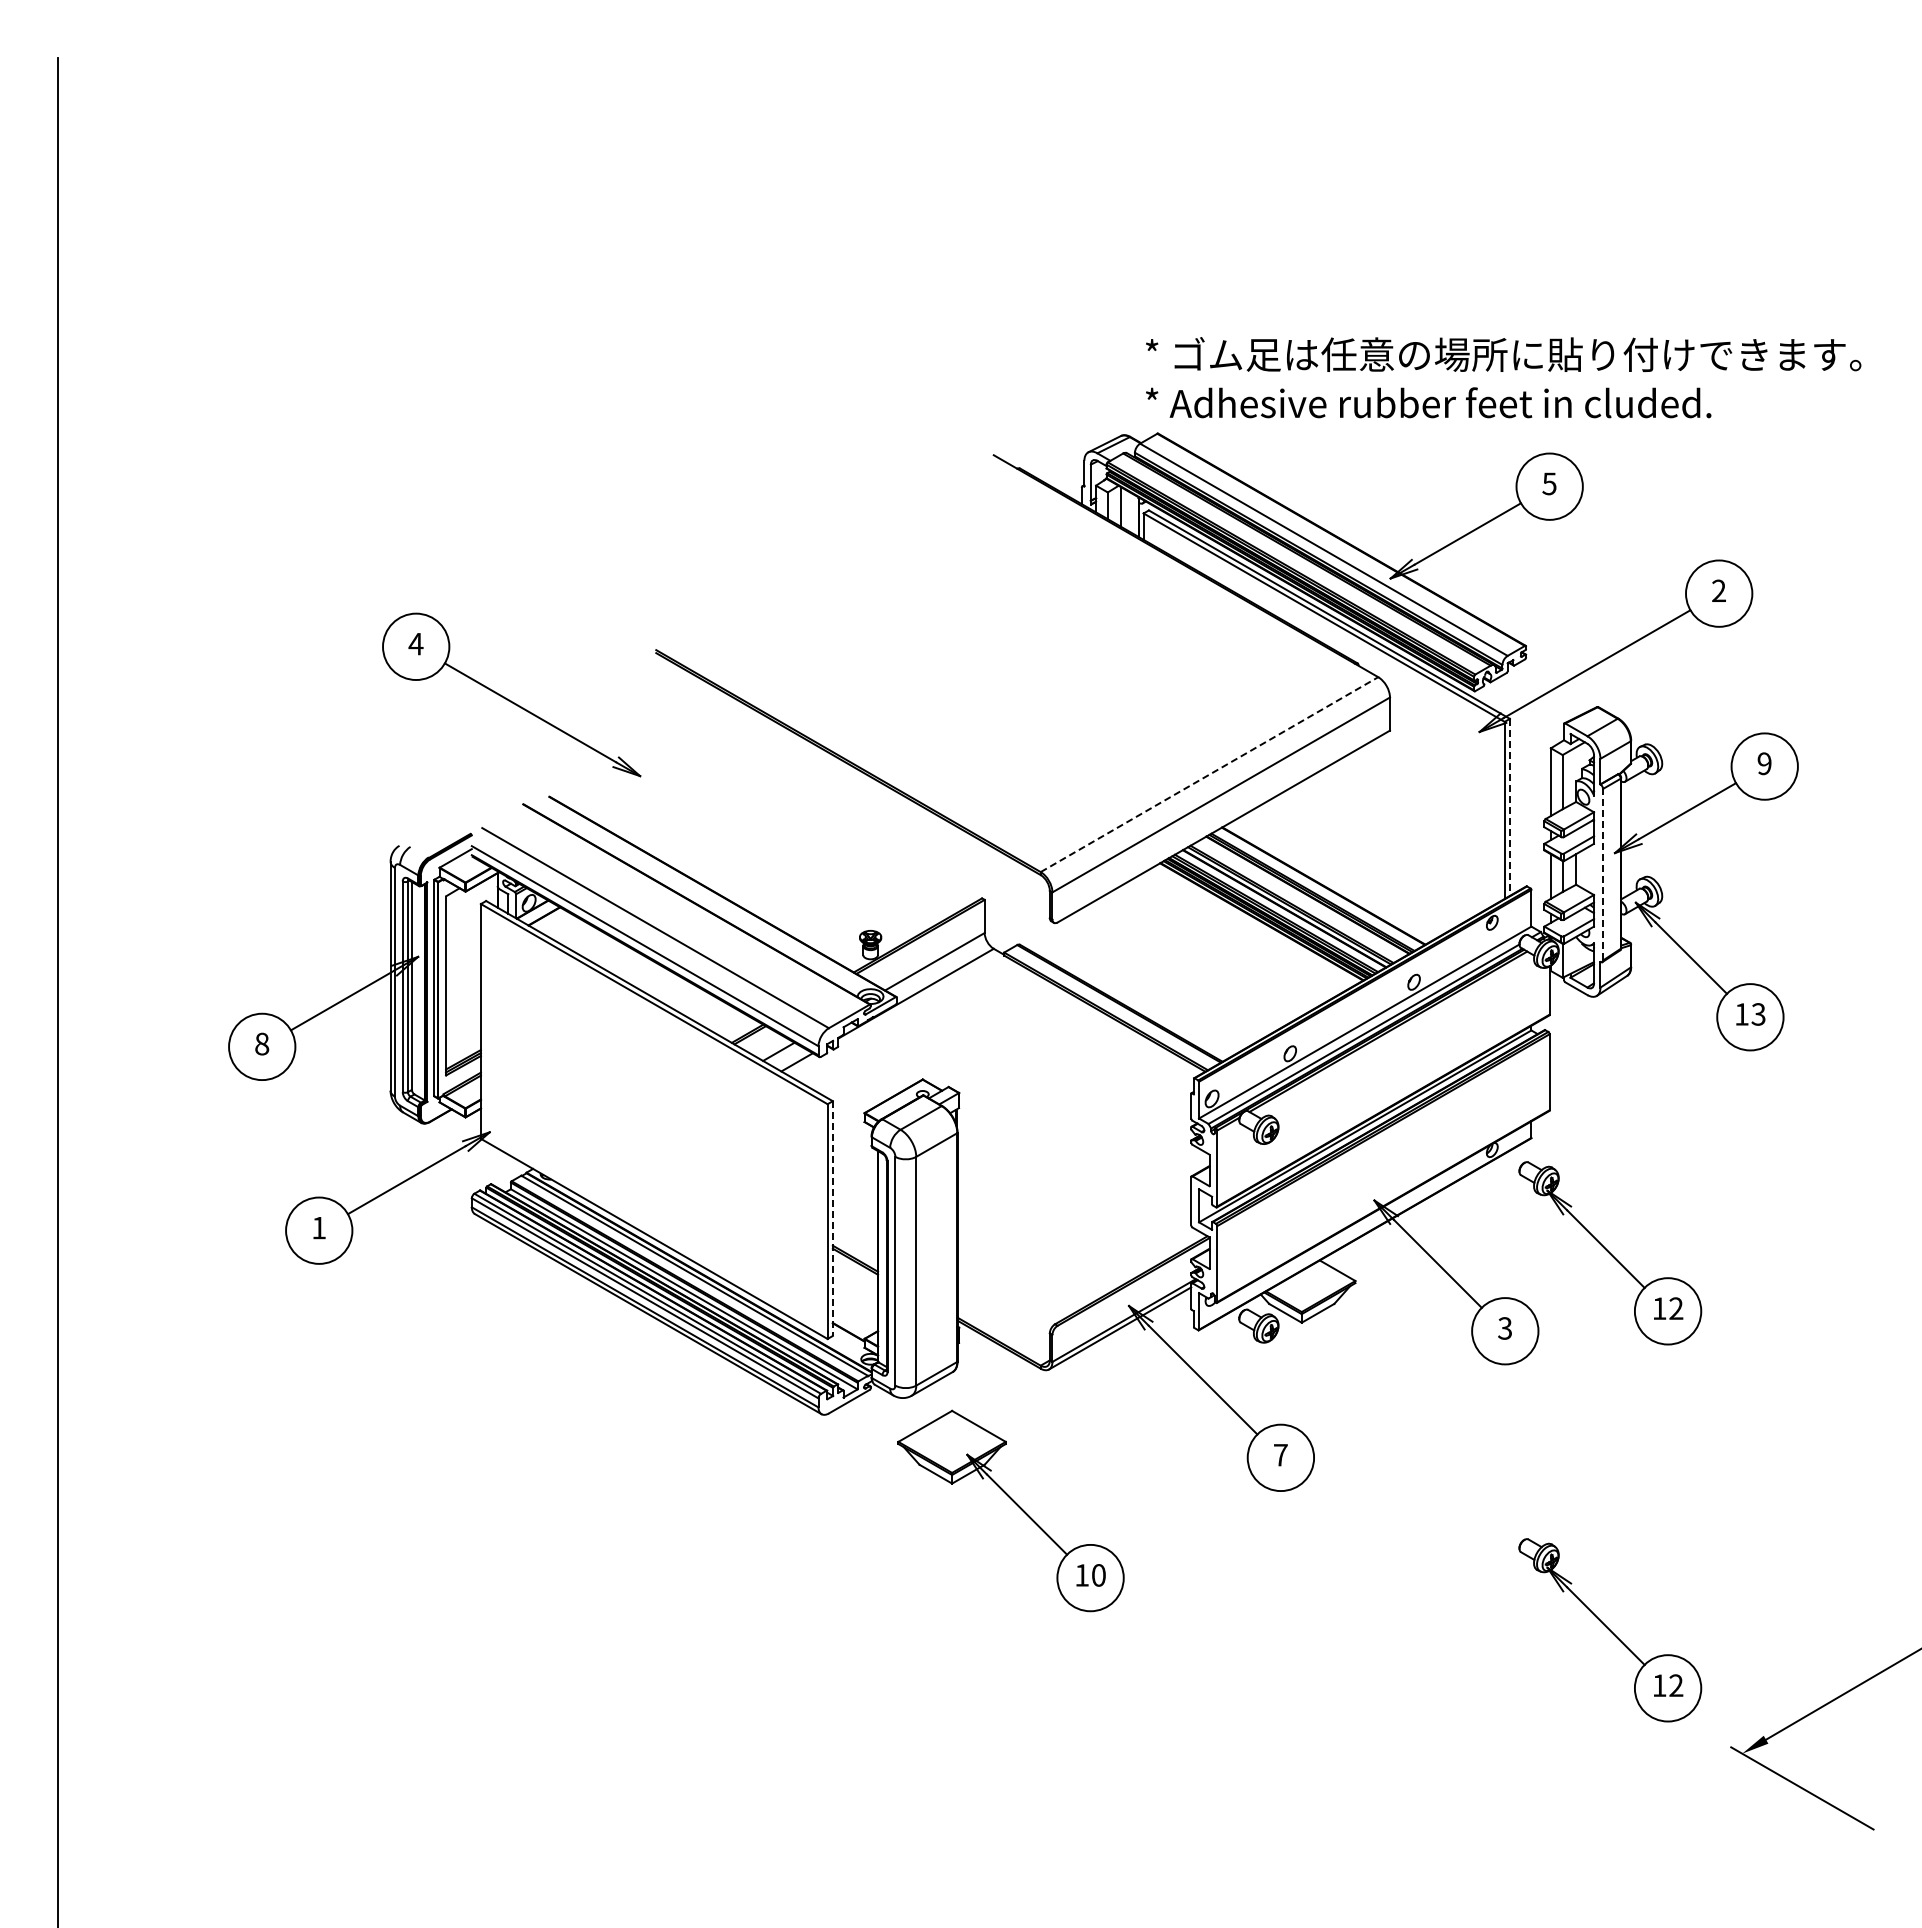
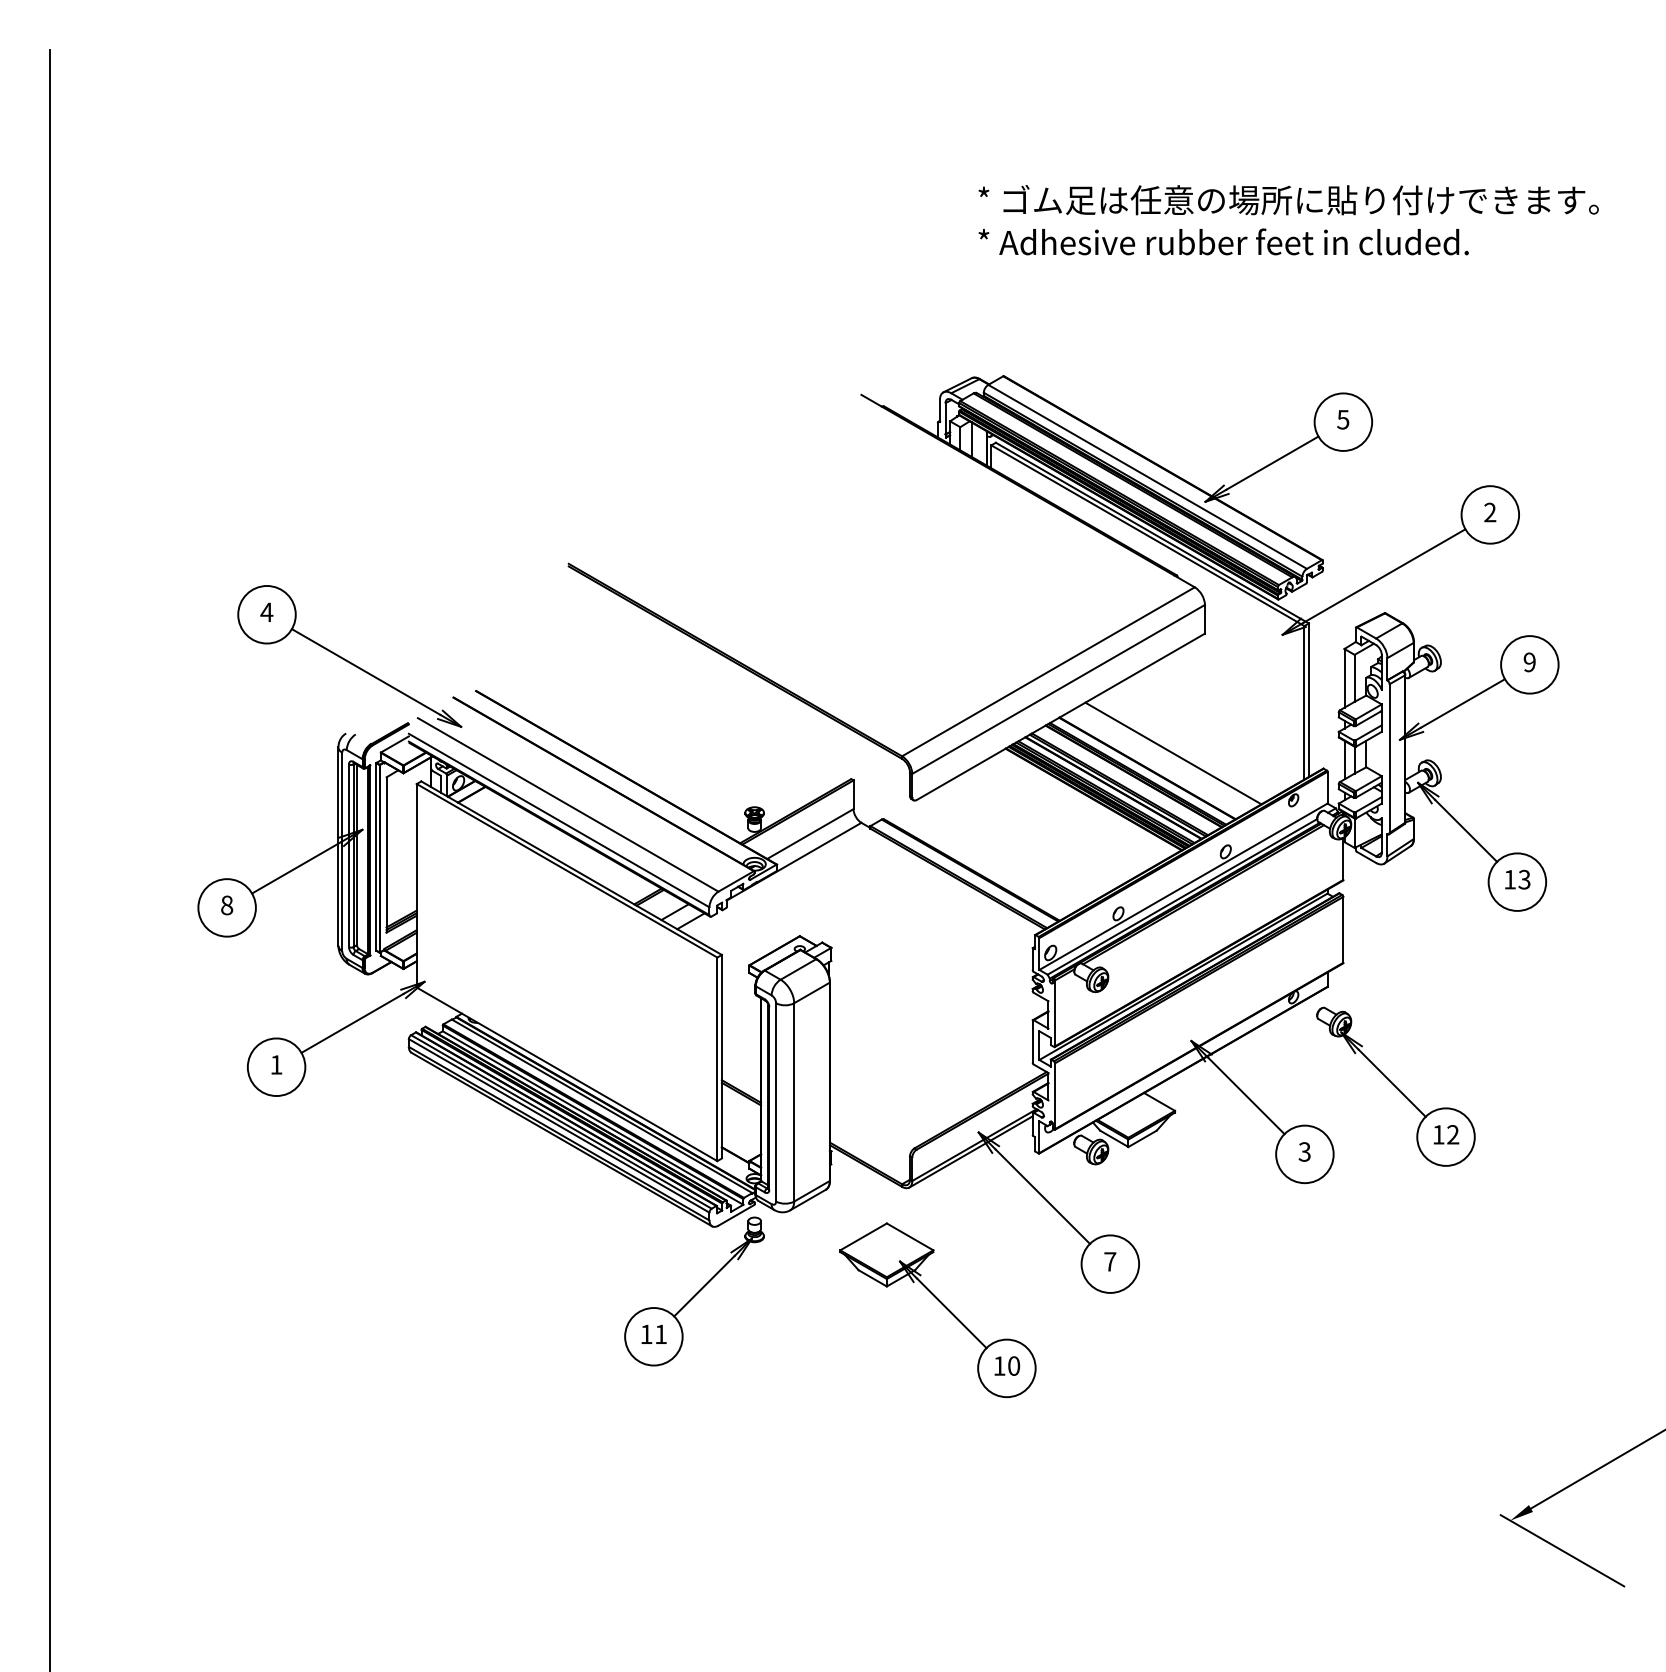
text: (1503, 377) -> (1288, 219), moved
part: (511, 694) -> (349, 656), moved
line: (1209, 774) -> (1048, 671), dashed -> solid
line: (1509, 807) -> (1308, 700), dashed -> solid
line: (1353, 868) -> (1173, 753), added
line: (1603, 874) -> (1390, 758), dashed -> solid
line: (832, 1219) -> (721, 1057), dashed -> solid
part: (801, 1489) -> (694, 1291), added
part: (1015, 1504) -> (941, 1304), moved
part: (1610, 1630) -> (1396, 1413), removed

